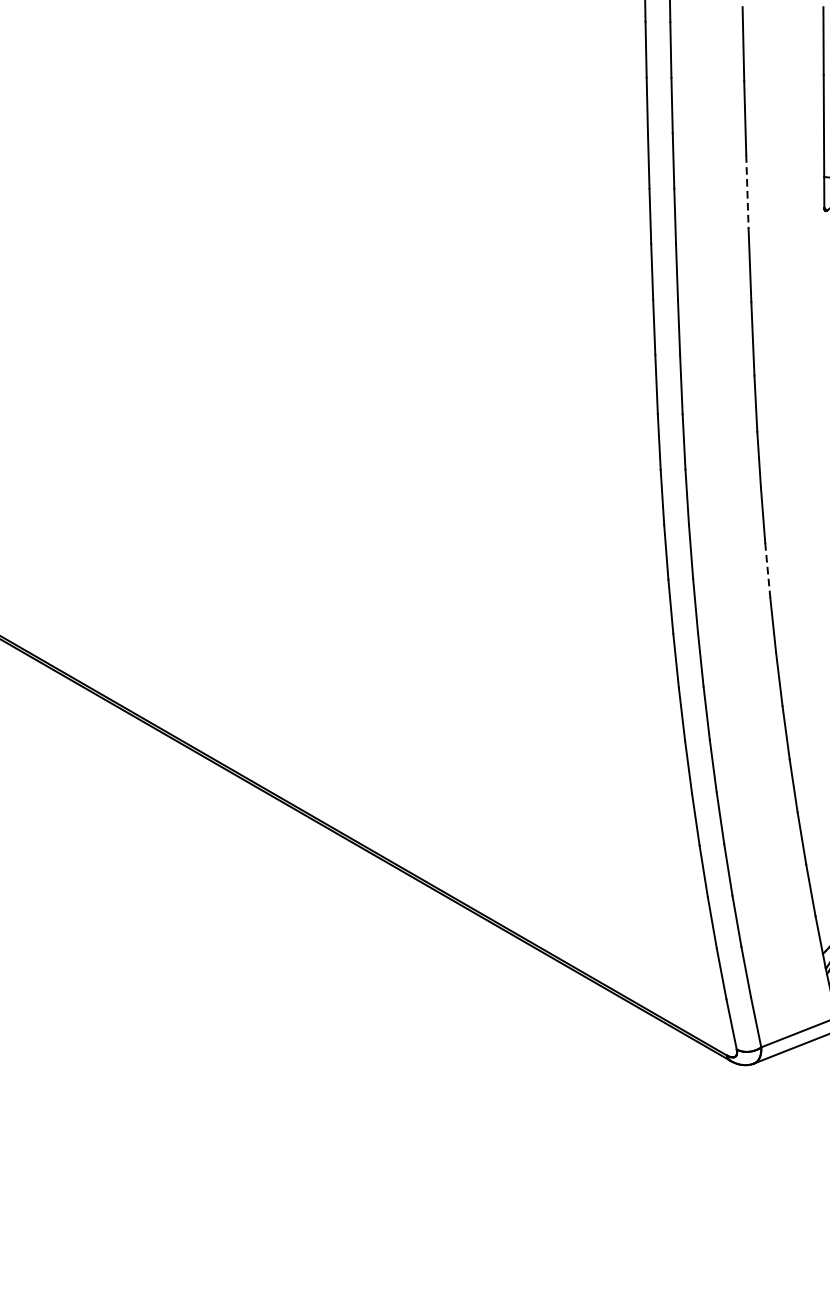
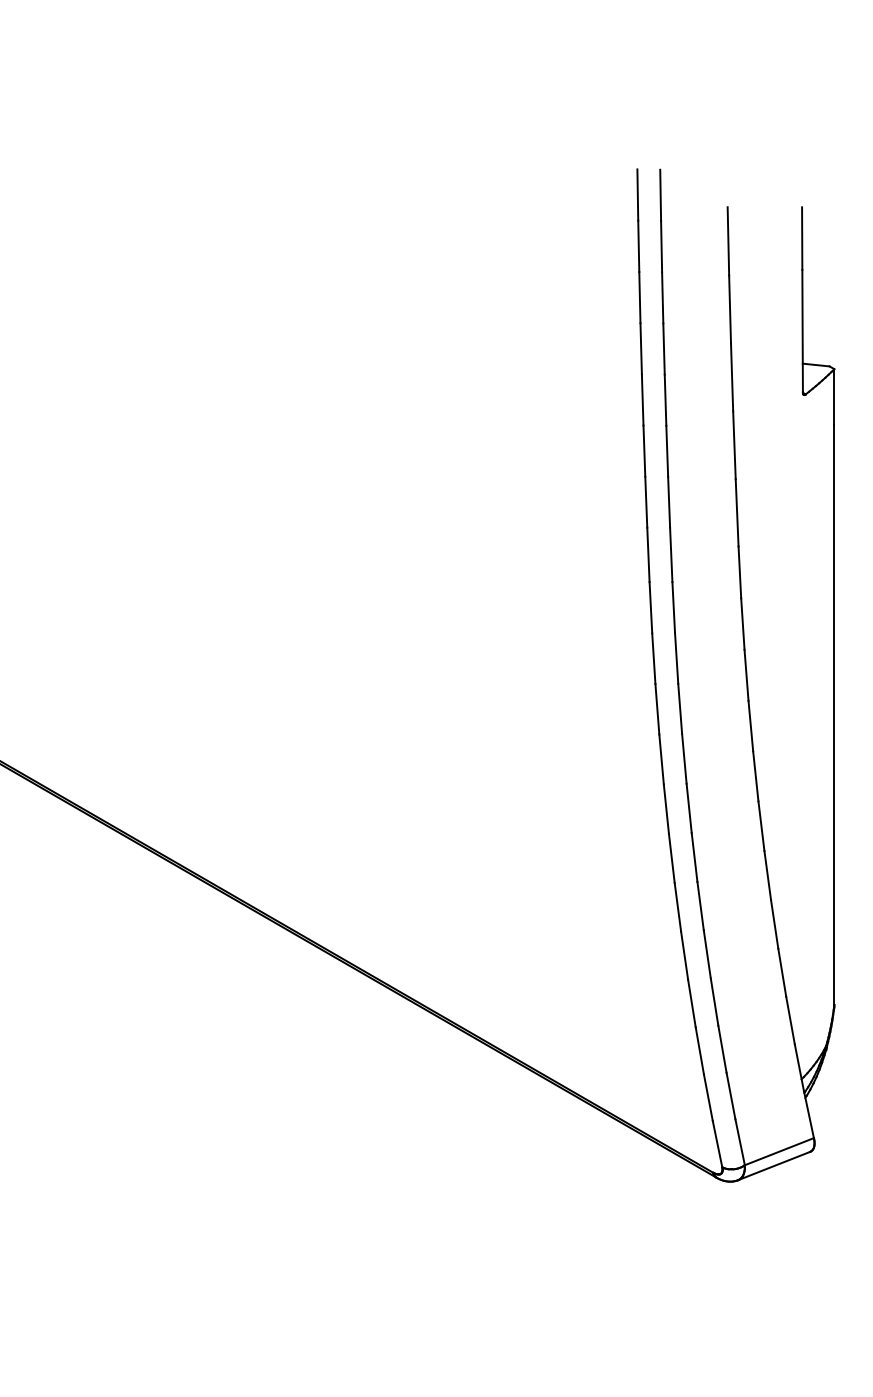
line: (747, 192) -> (732, 377), dashed -> solid
line: (767, 570) -> (750, 726), dashed -> solid

